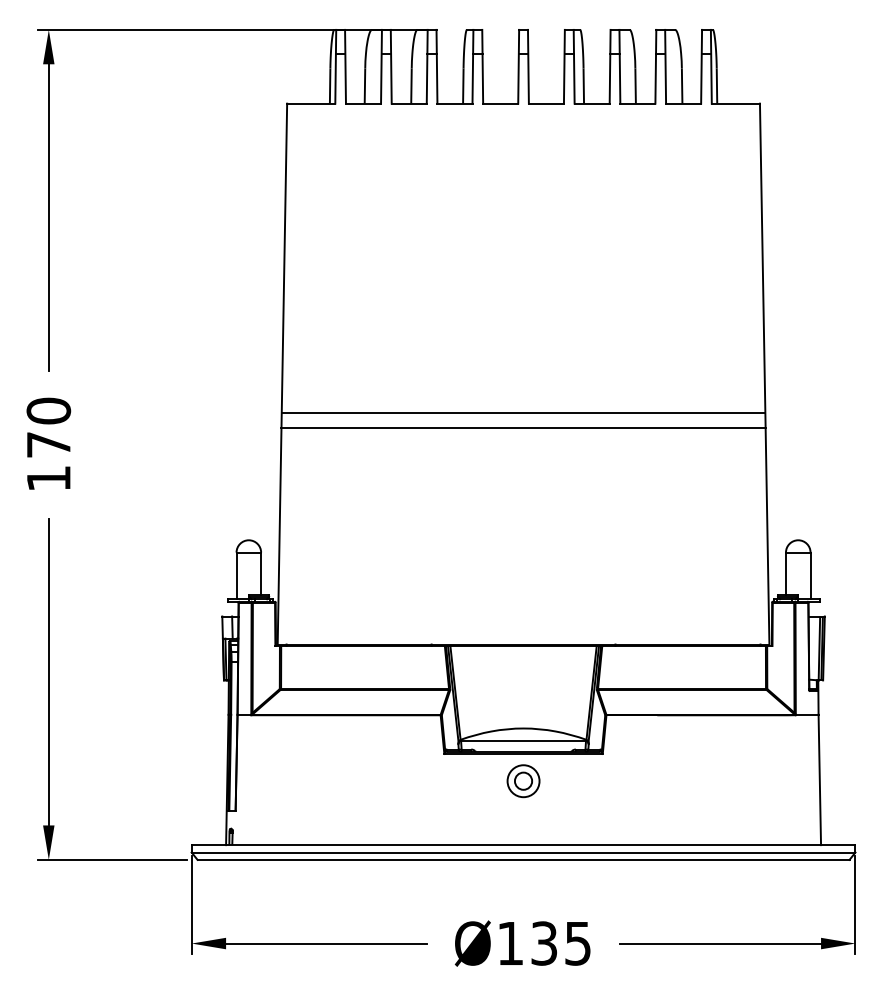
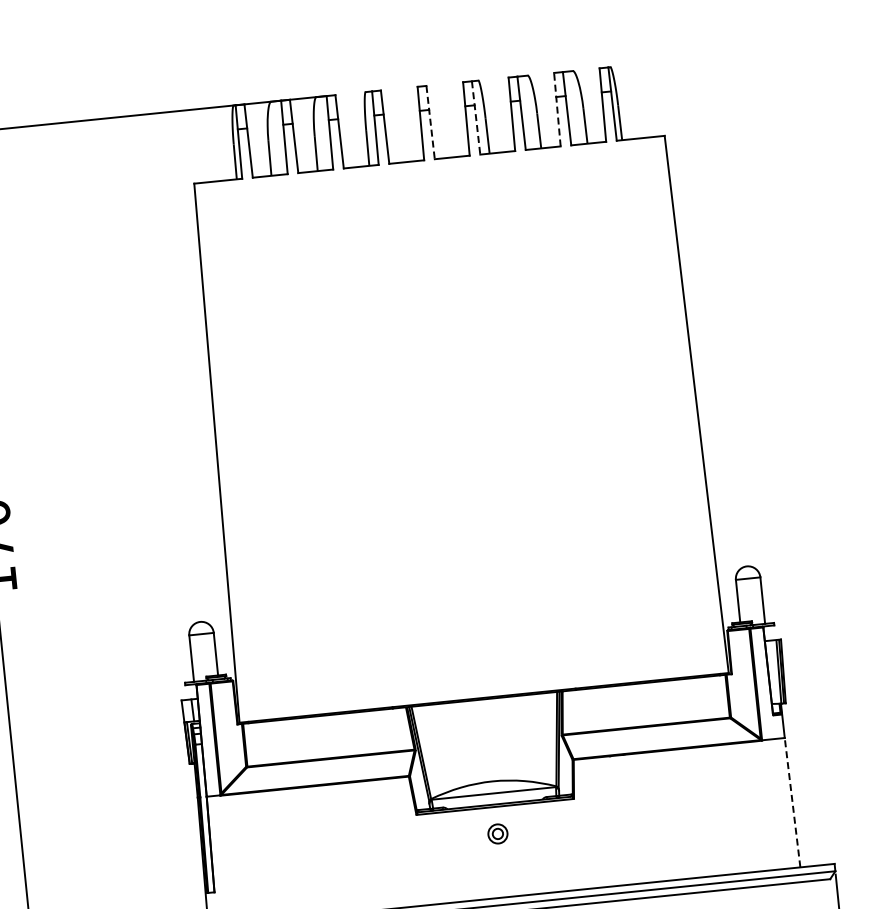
line: (528, 66) -> (430, 122), solid -> dashed
line: (574, 66) -> (476, 117), solid -> dashed
line: (655, 66) -> (557, 109), solid -> dashed
line: (523, 413) -> (460, 468), removed
line: (523, 428) -> (462, 482), removed
line: (819, 779) -> (792, 802), solid -> dashed
part: (523, 781) -> (497, 834), size x0.6

